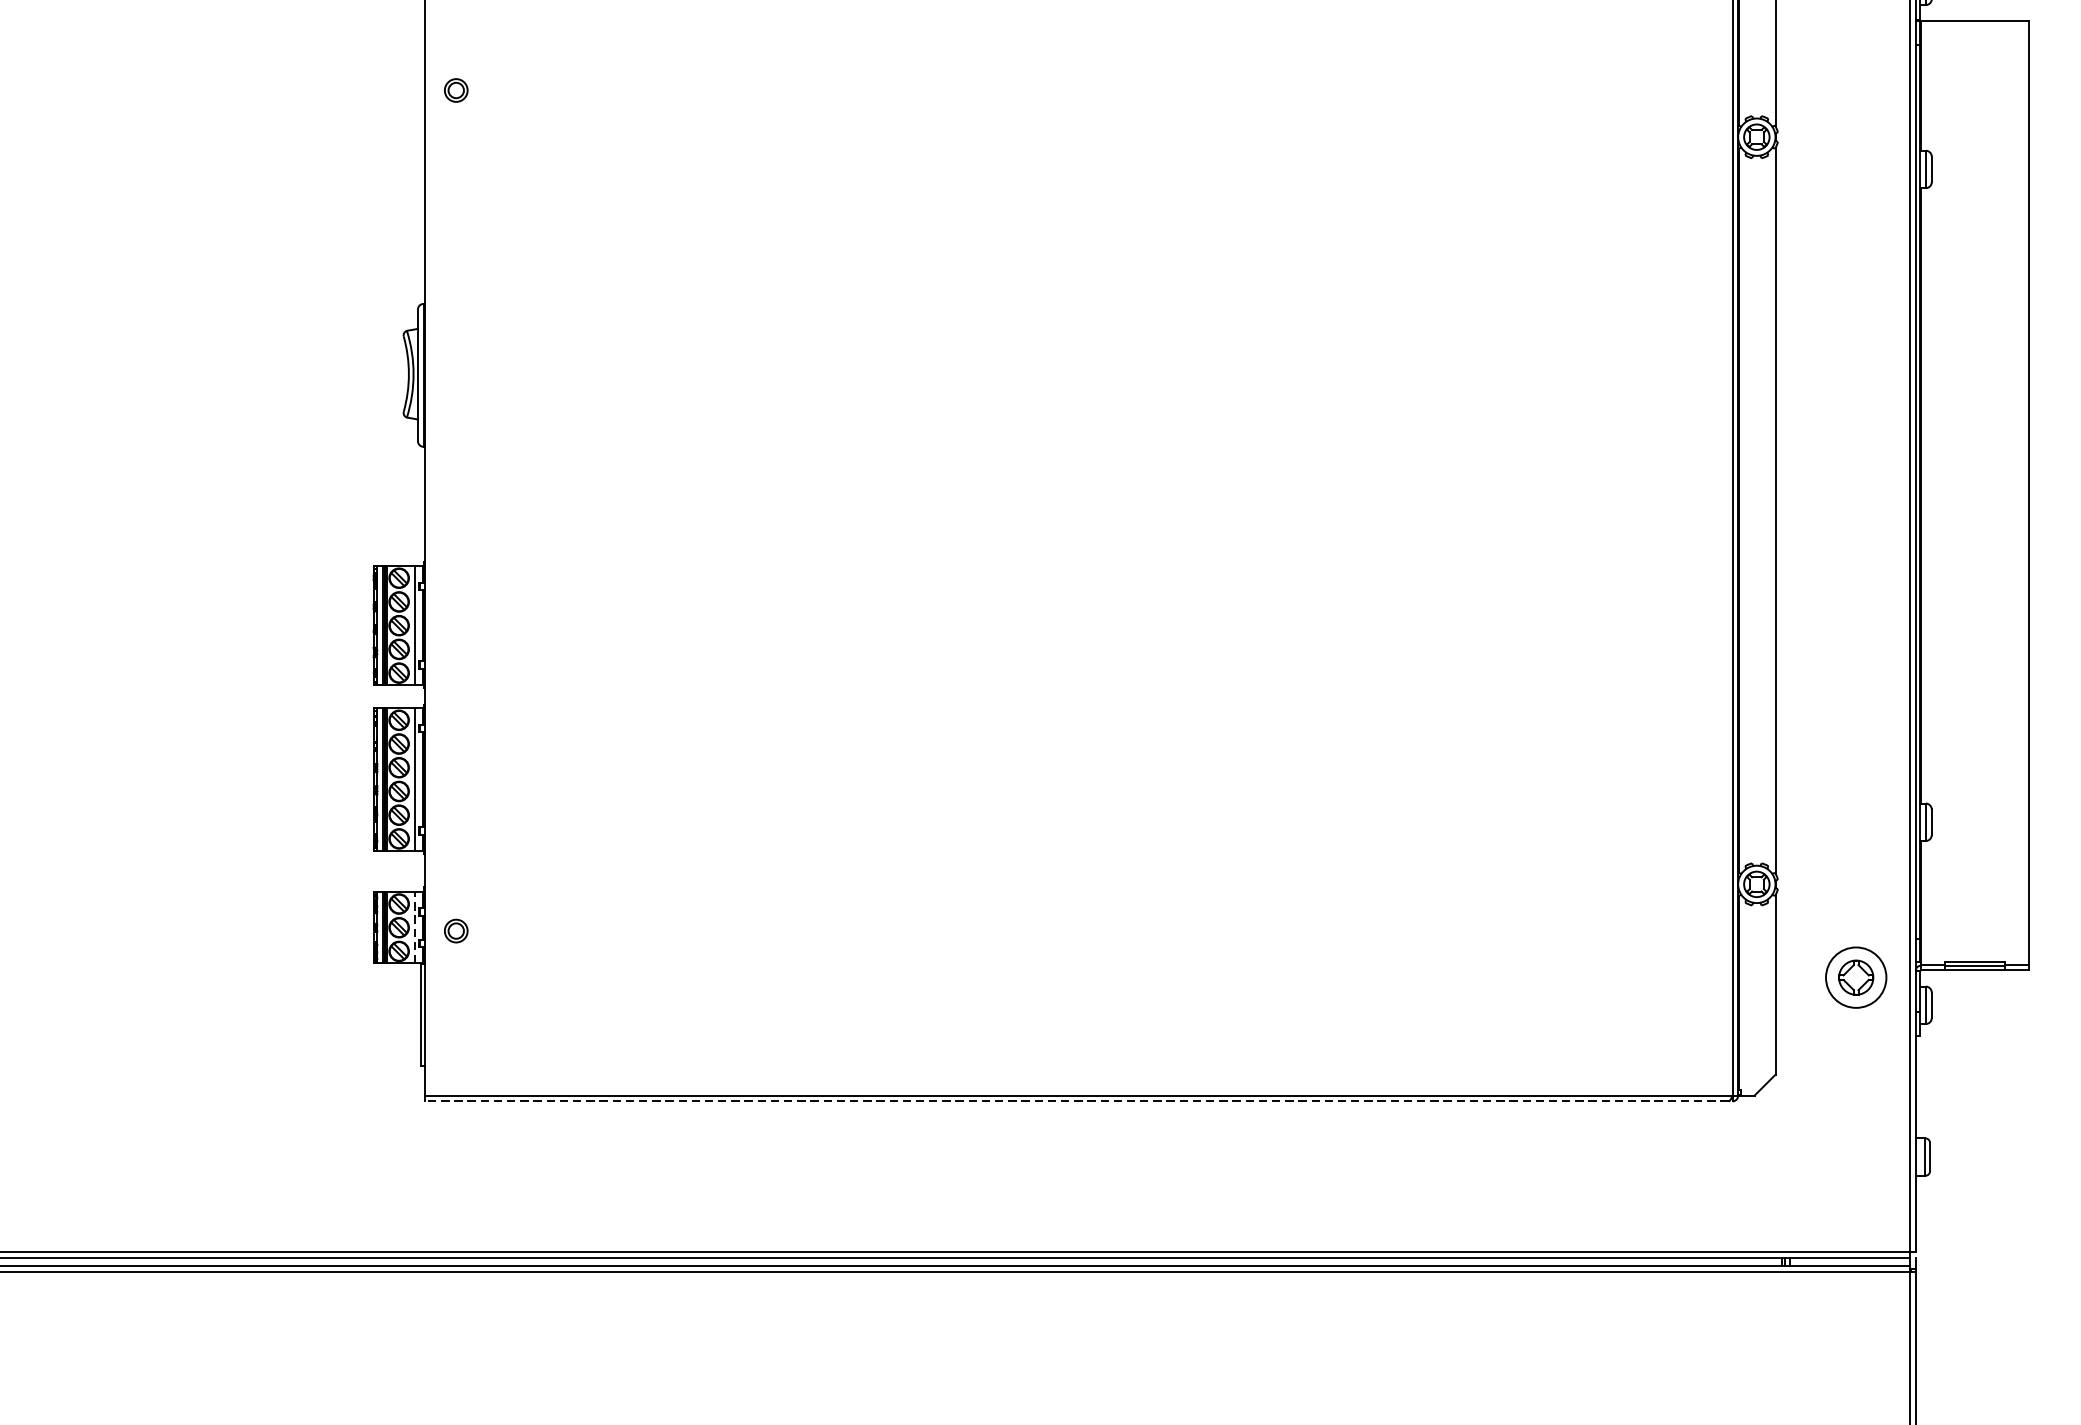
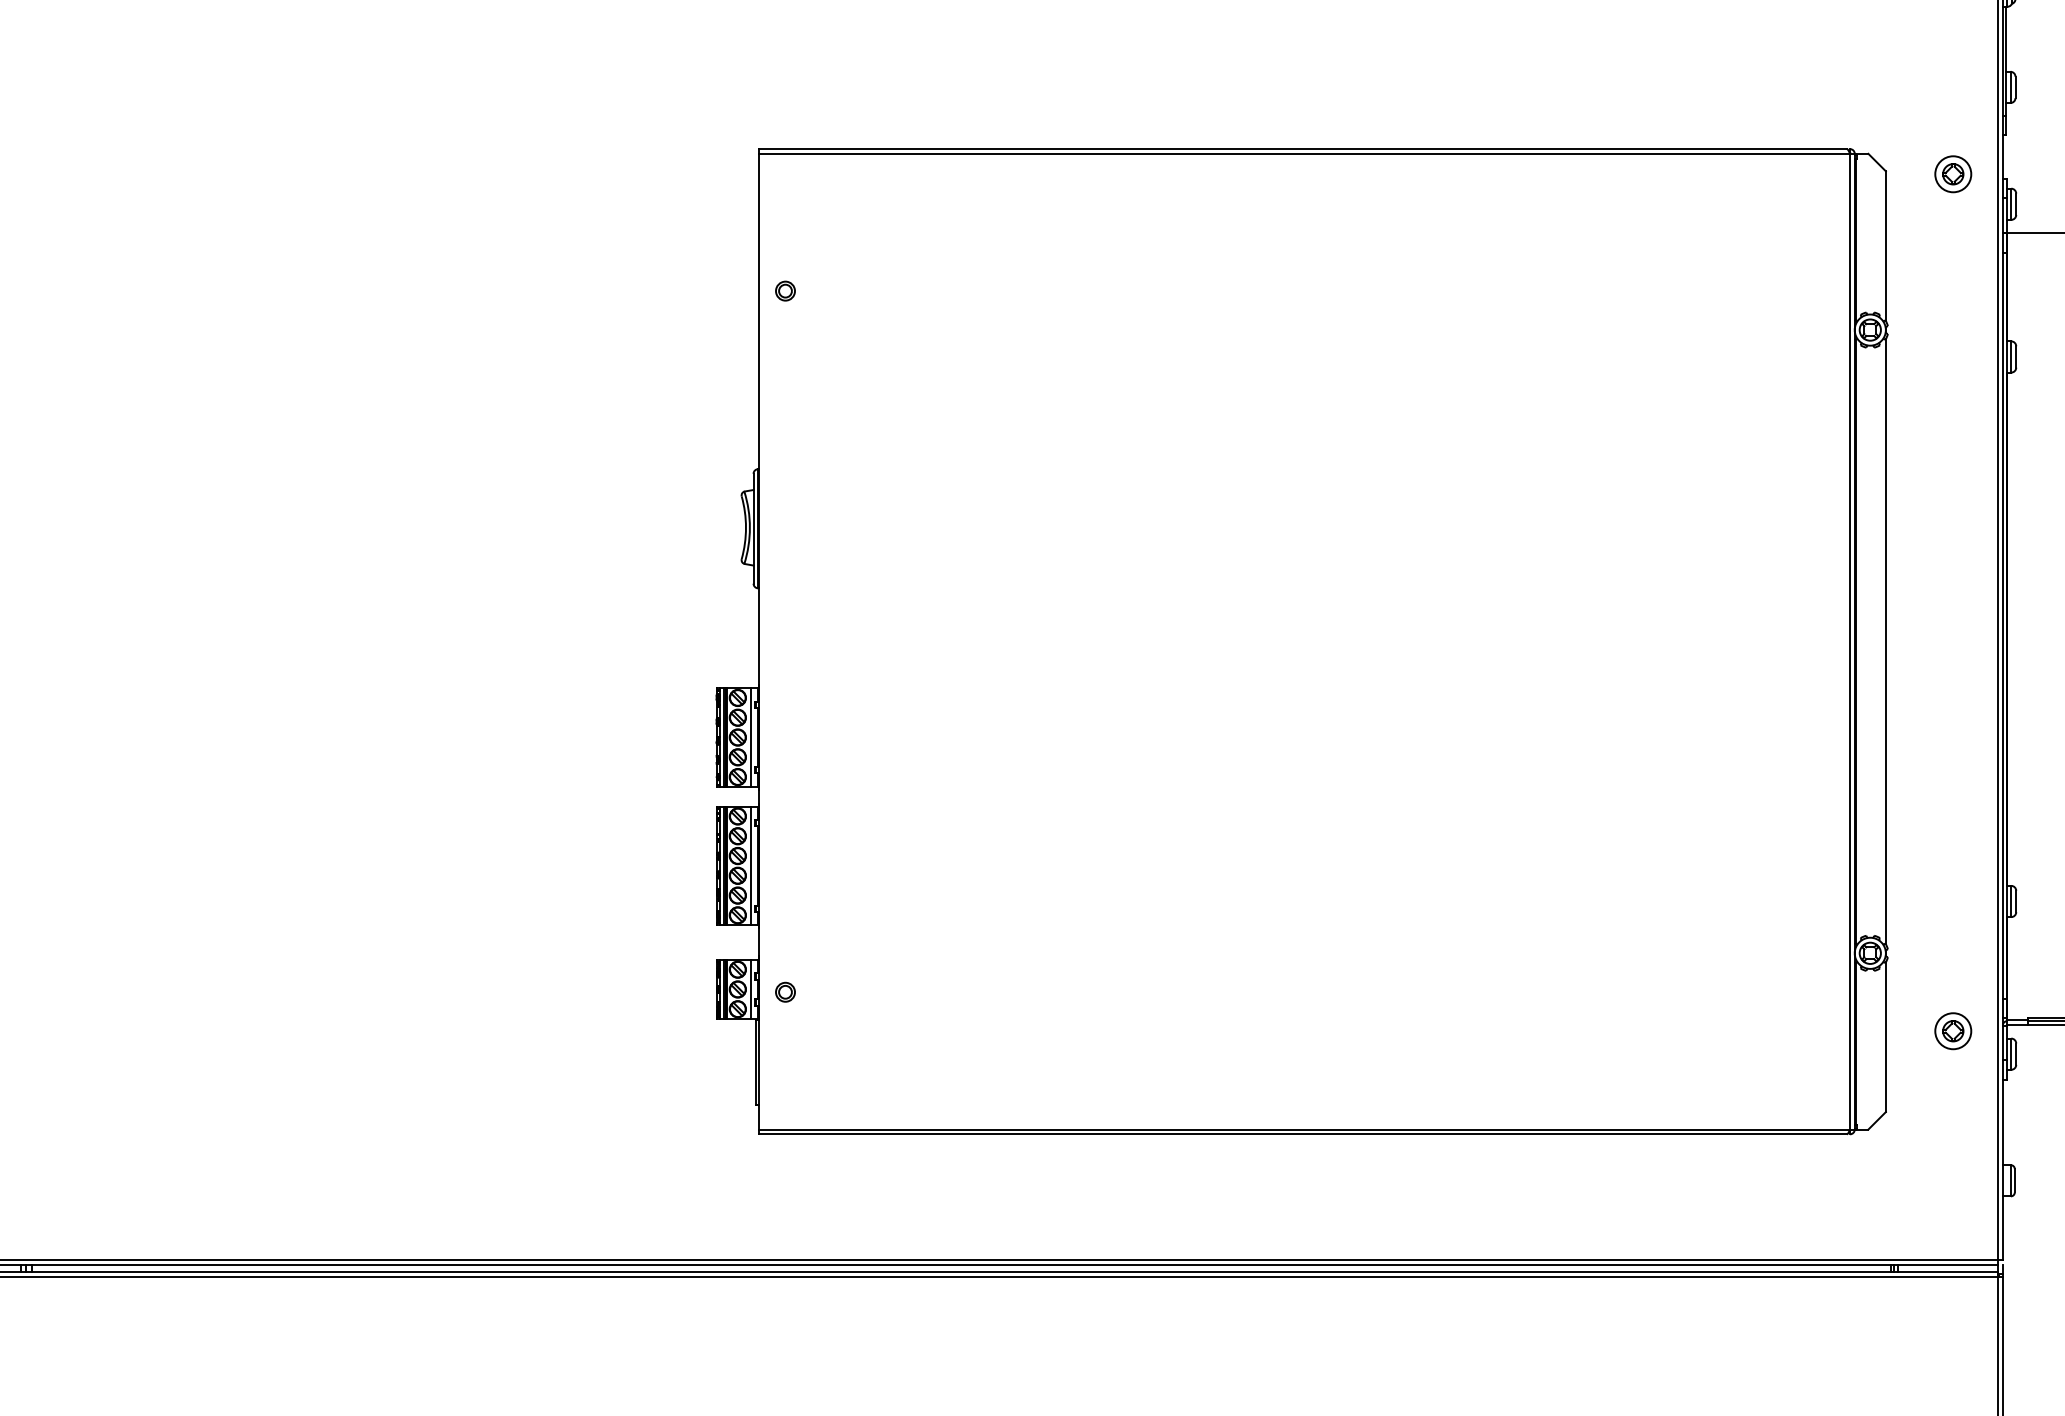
line: (414, 927) -> (750, 989), dashed -> solid
part: (1856, 978) -> (1953, 1031), size x0.71
line: (1077, 1101) -> (1303, 1134), dashed -> solid

